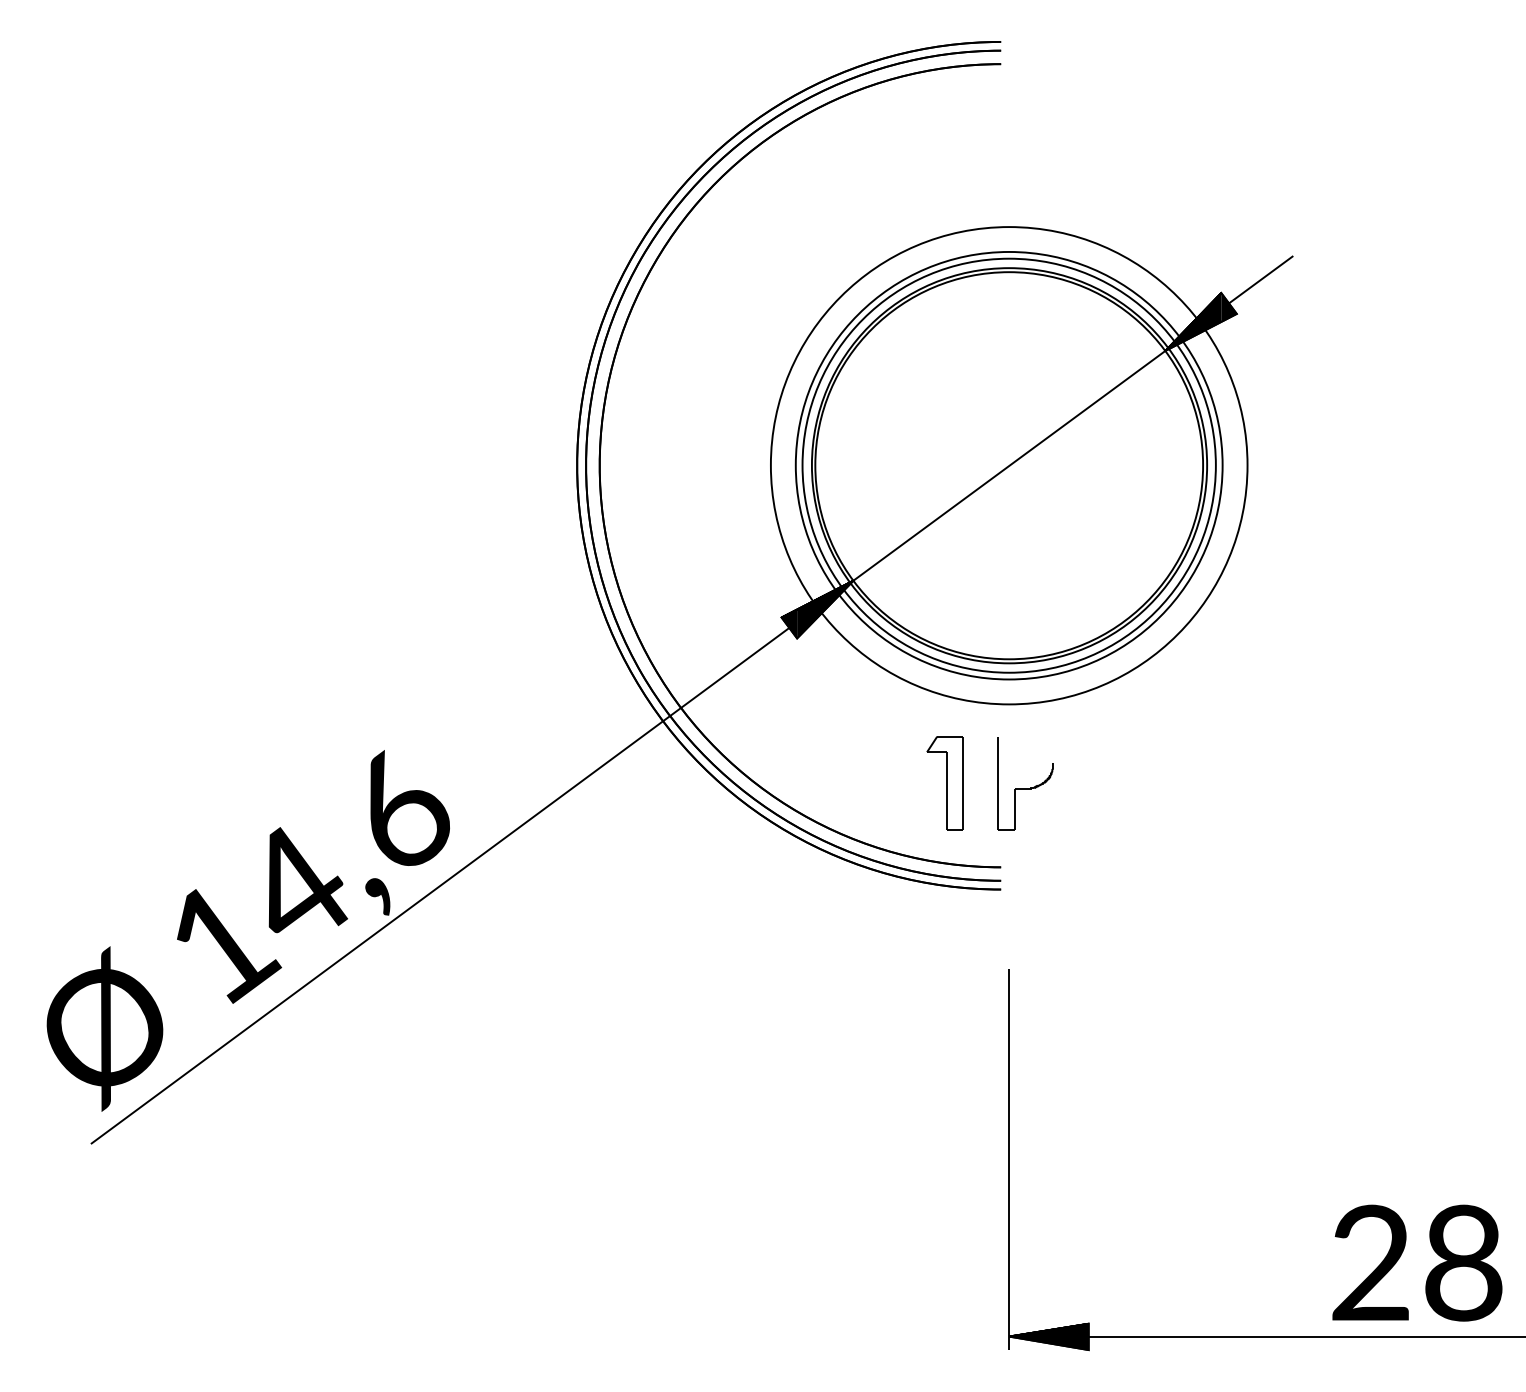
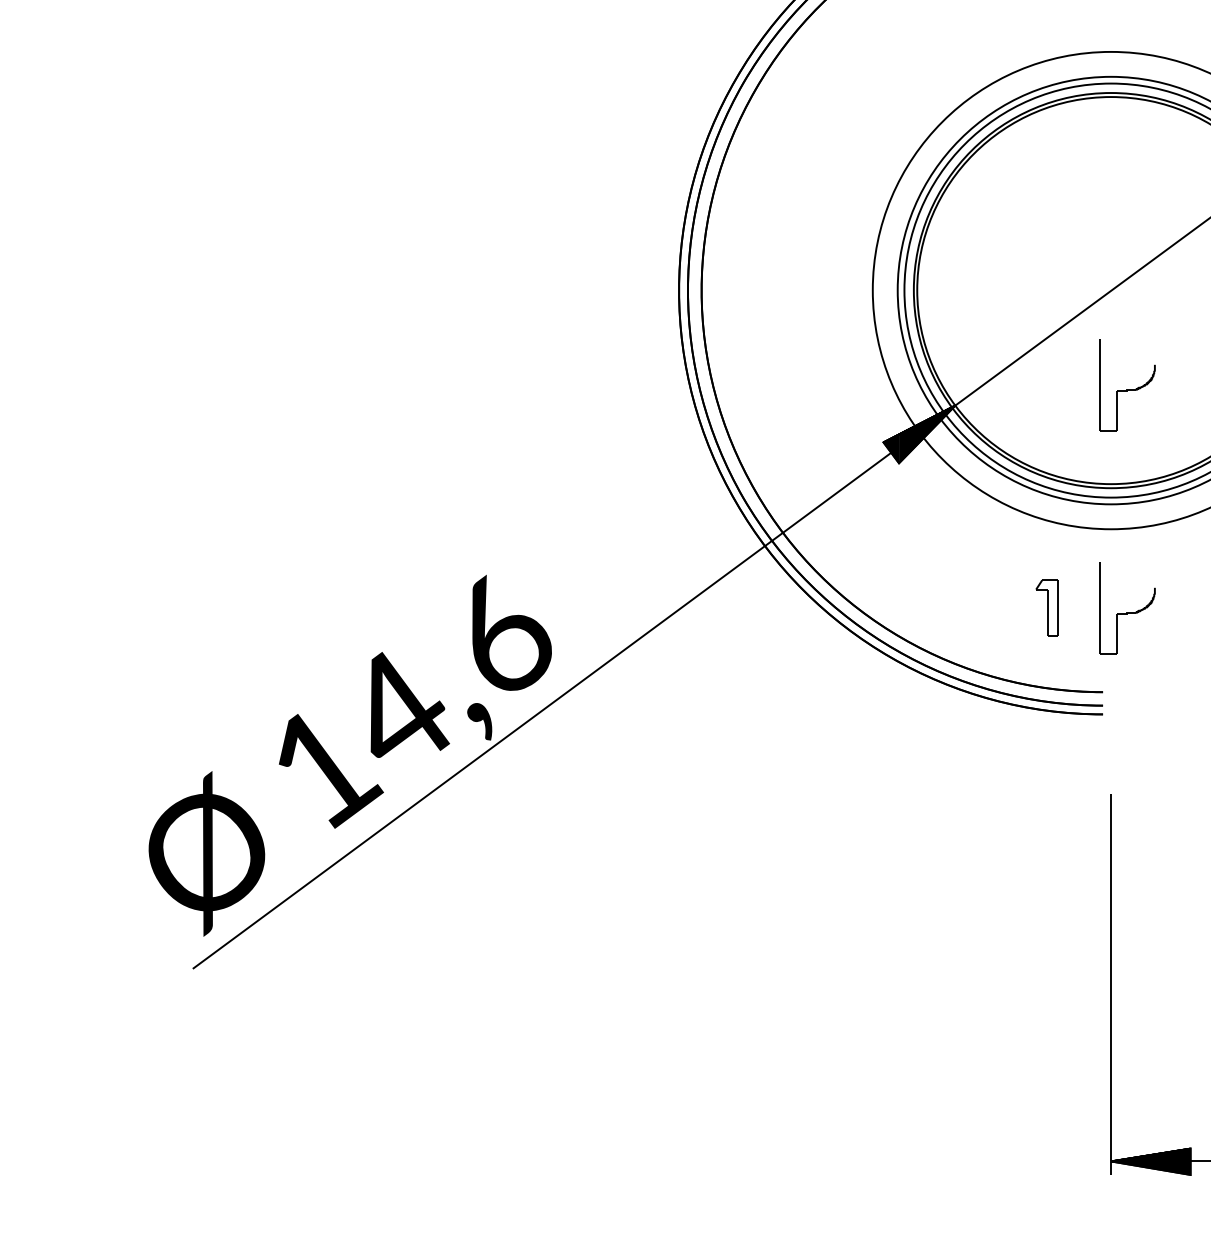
part: (1025, 560) -> (1127, 385), added
part: (944, 783) -> (1046, 608), size x0.6

